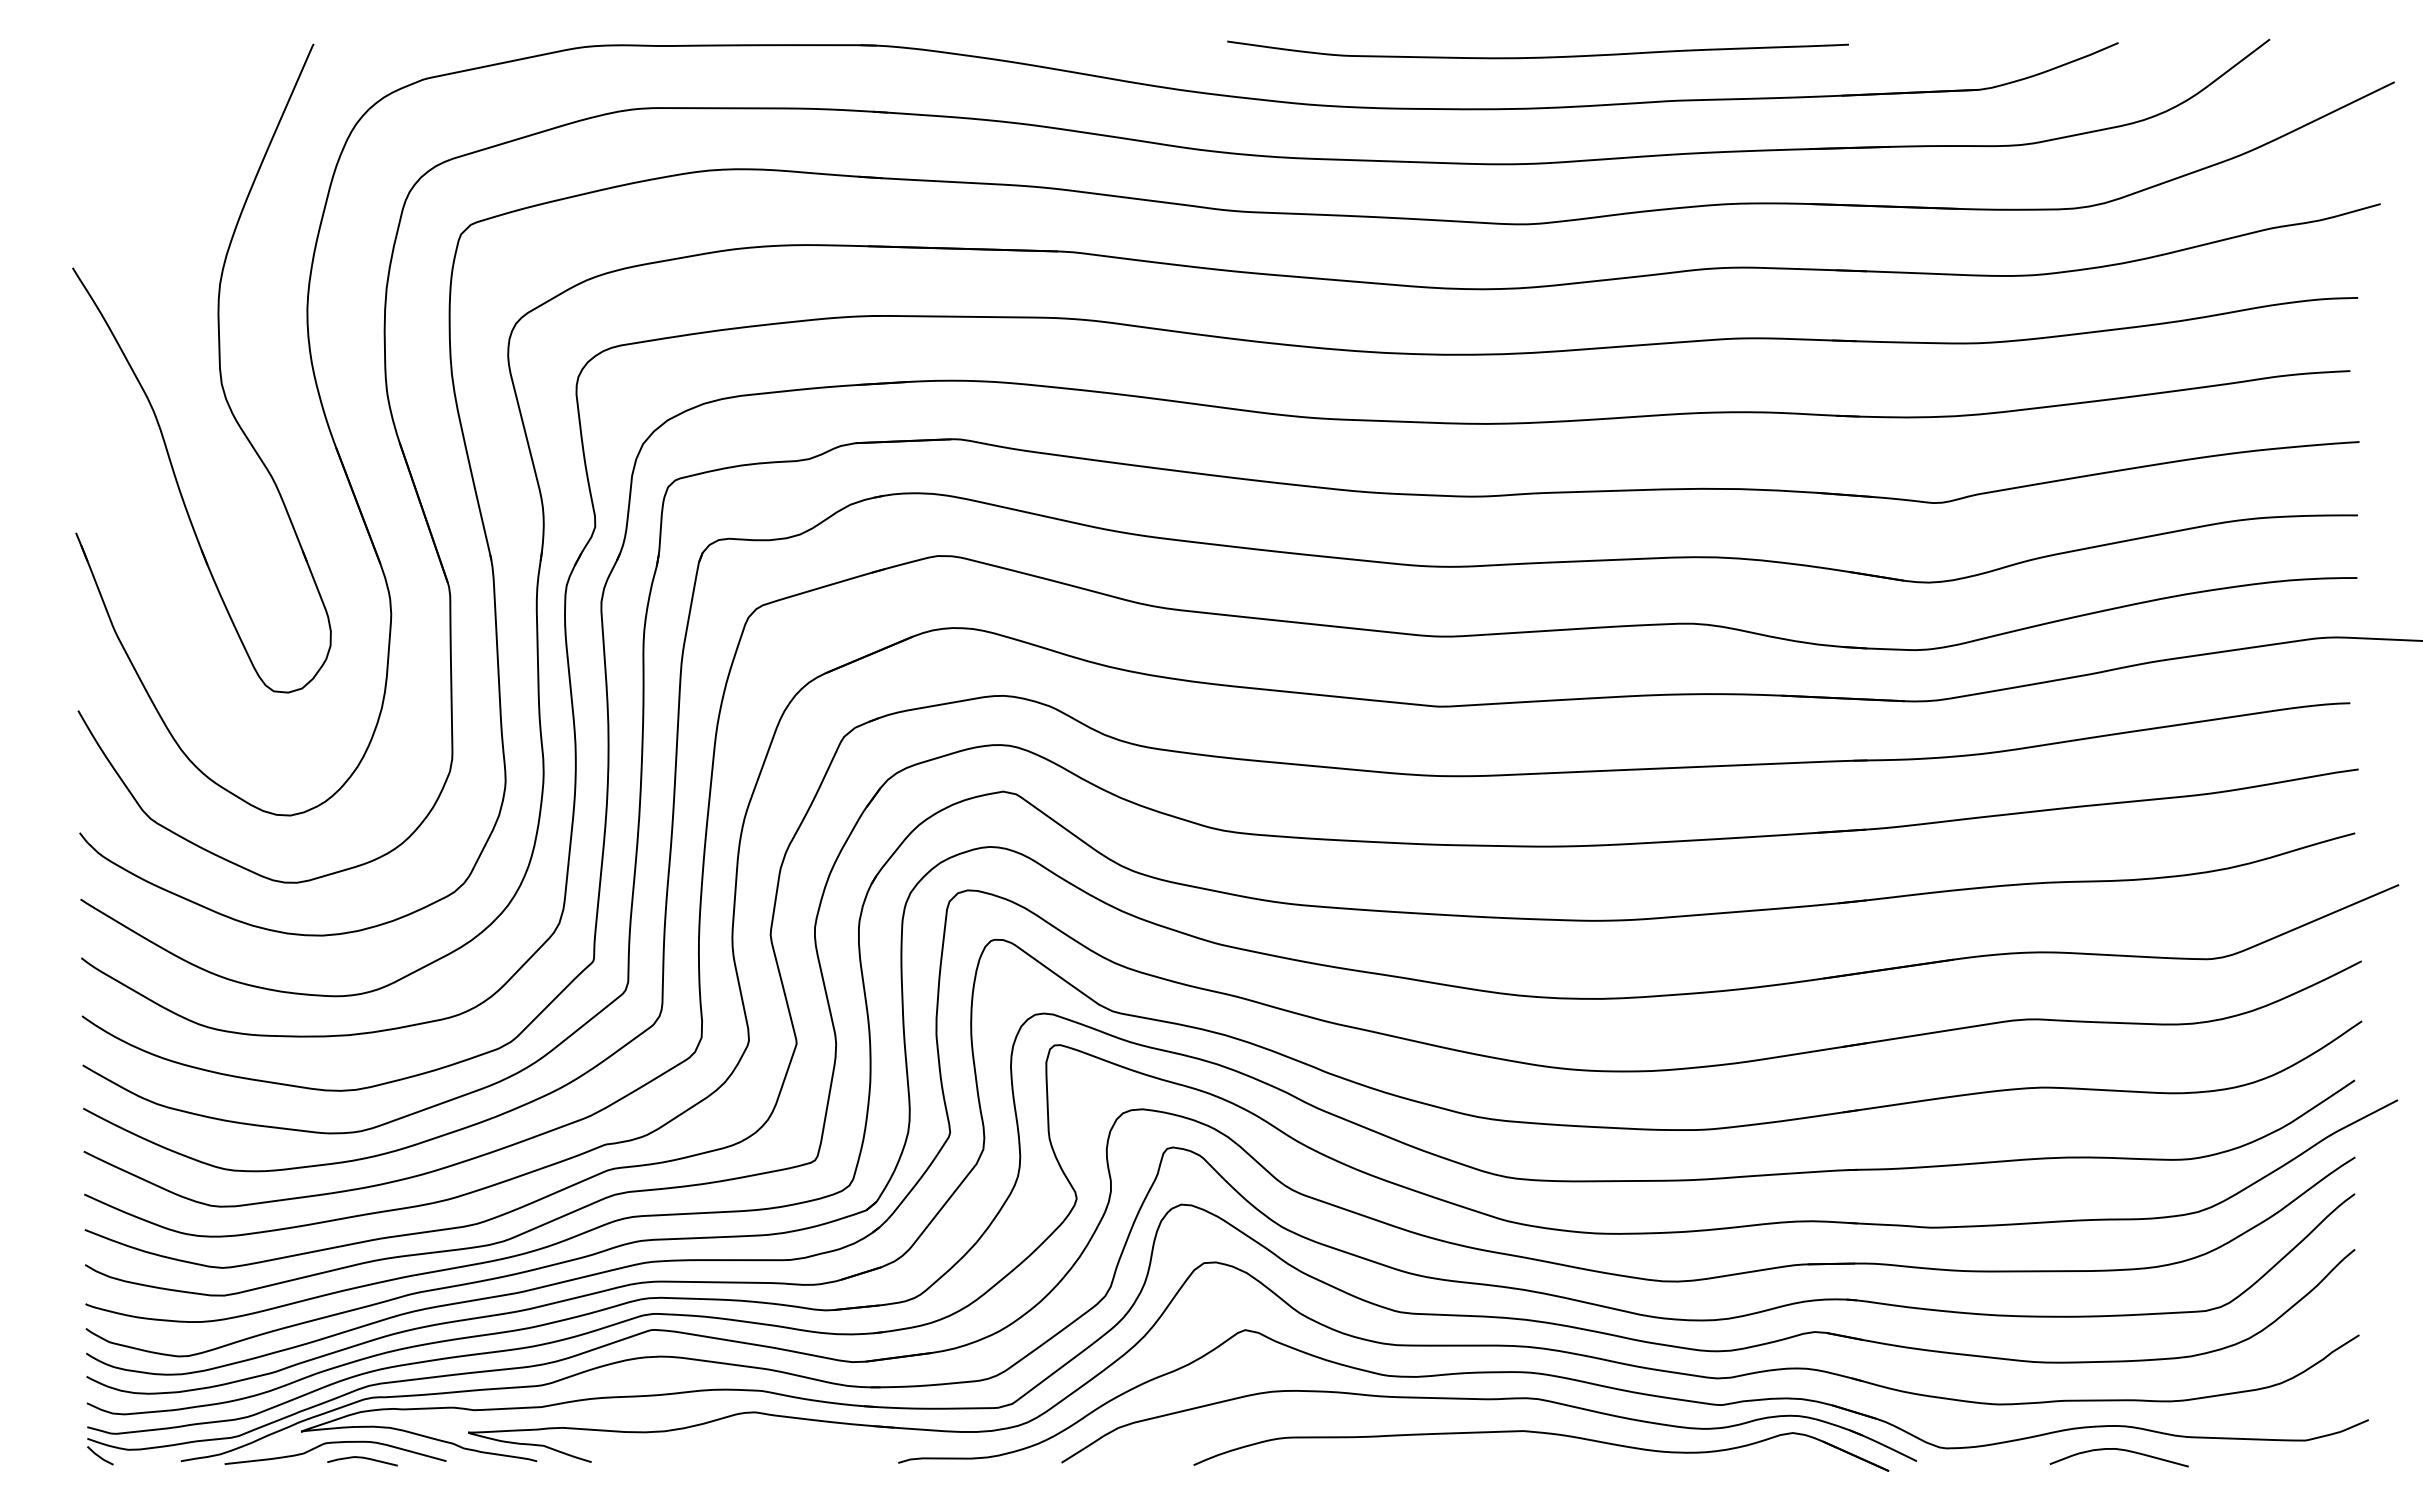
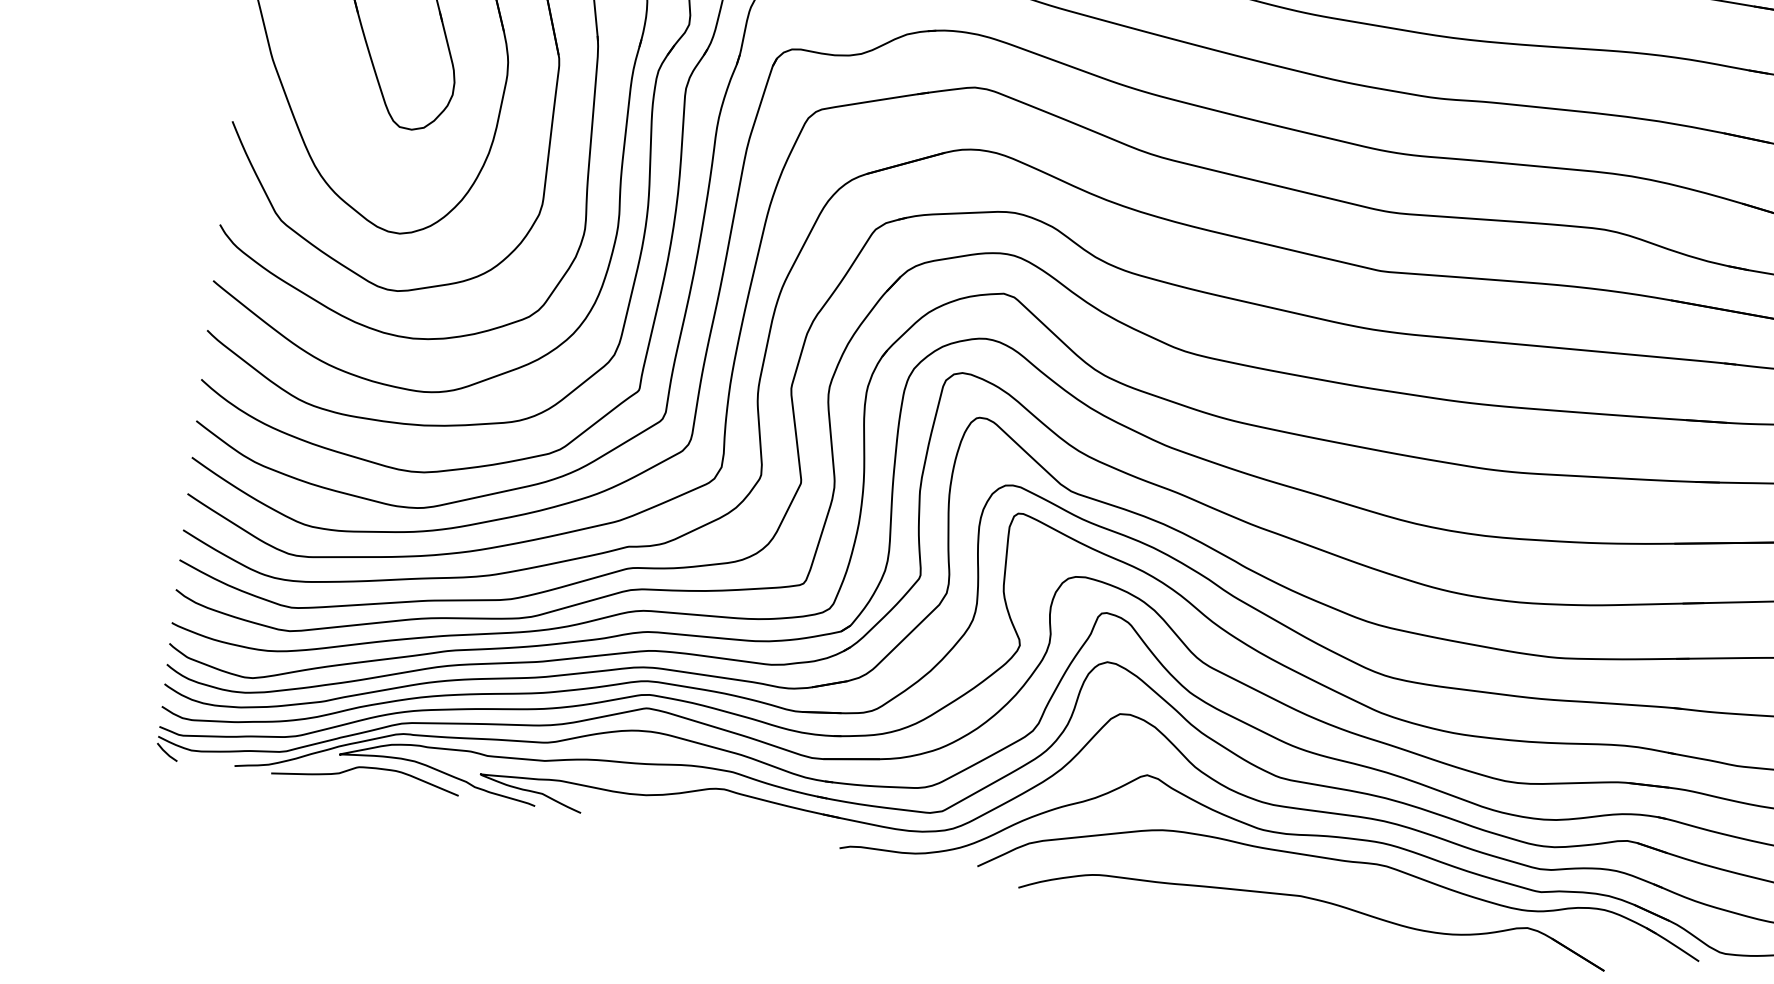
part: (1546, 1434) -> (1319, 901), moved
curve: (362, 1458) -> (388, 784), removed

